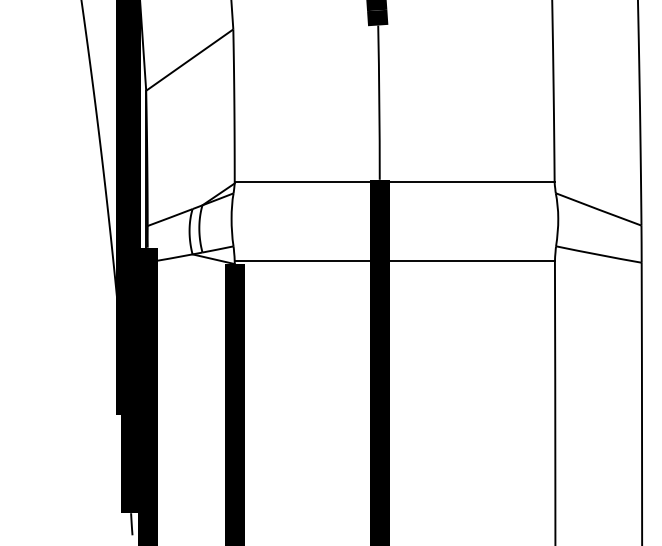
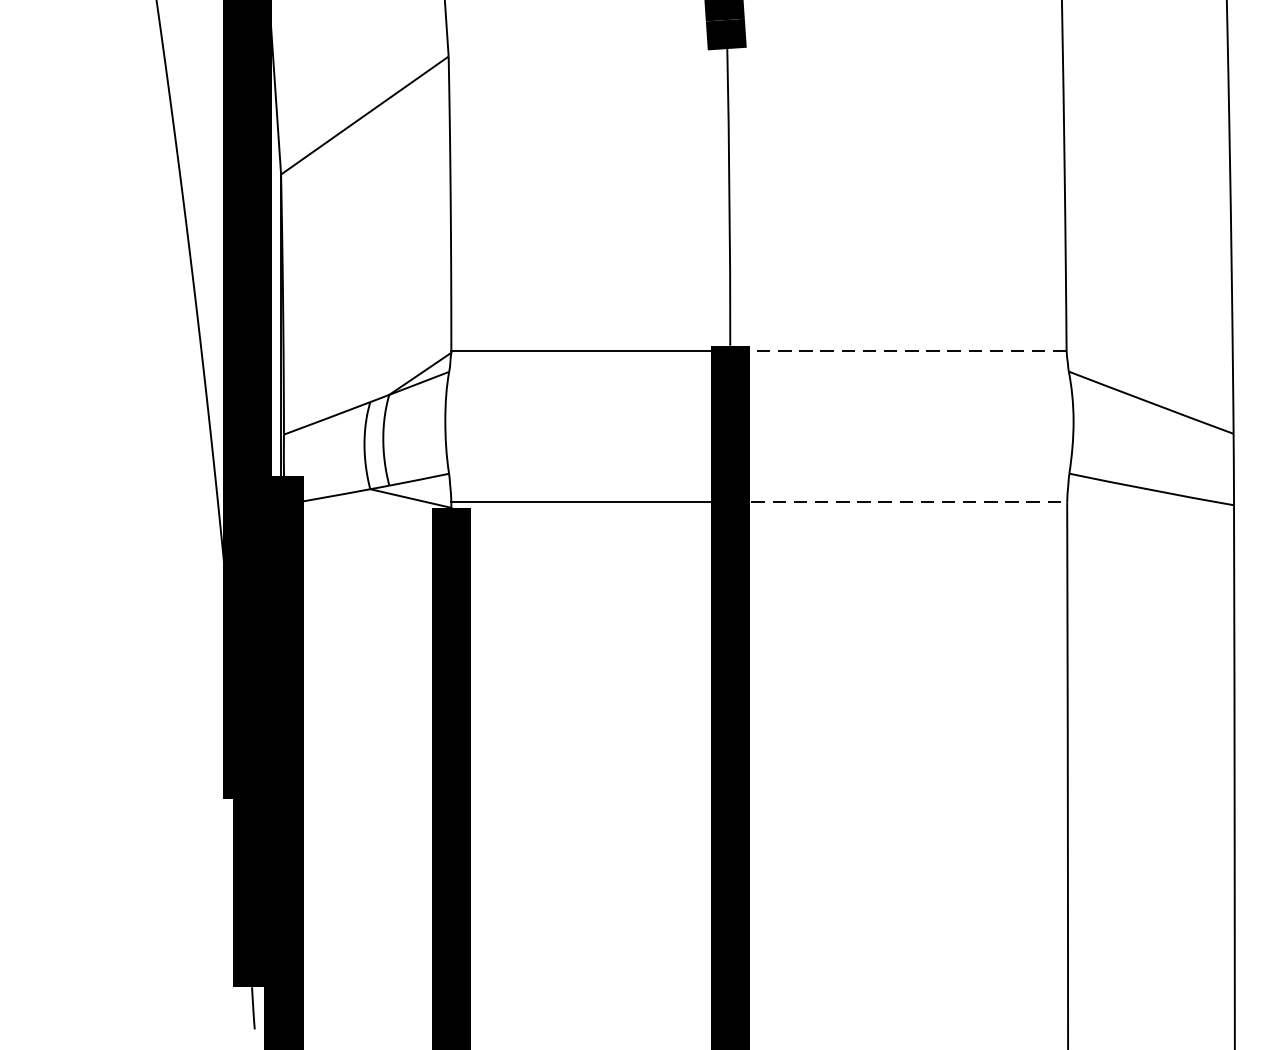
line: (466, 182) -> (897, 350), solid -> dashed
line: (467, 261) -> (899, 502), solid -> dashed

